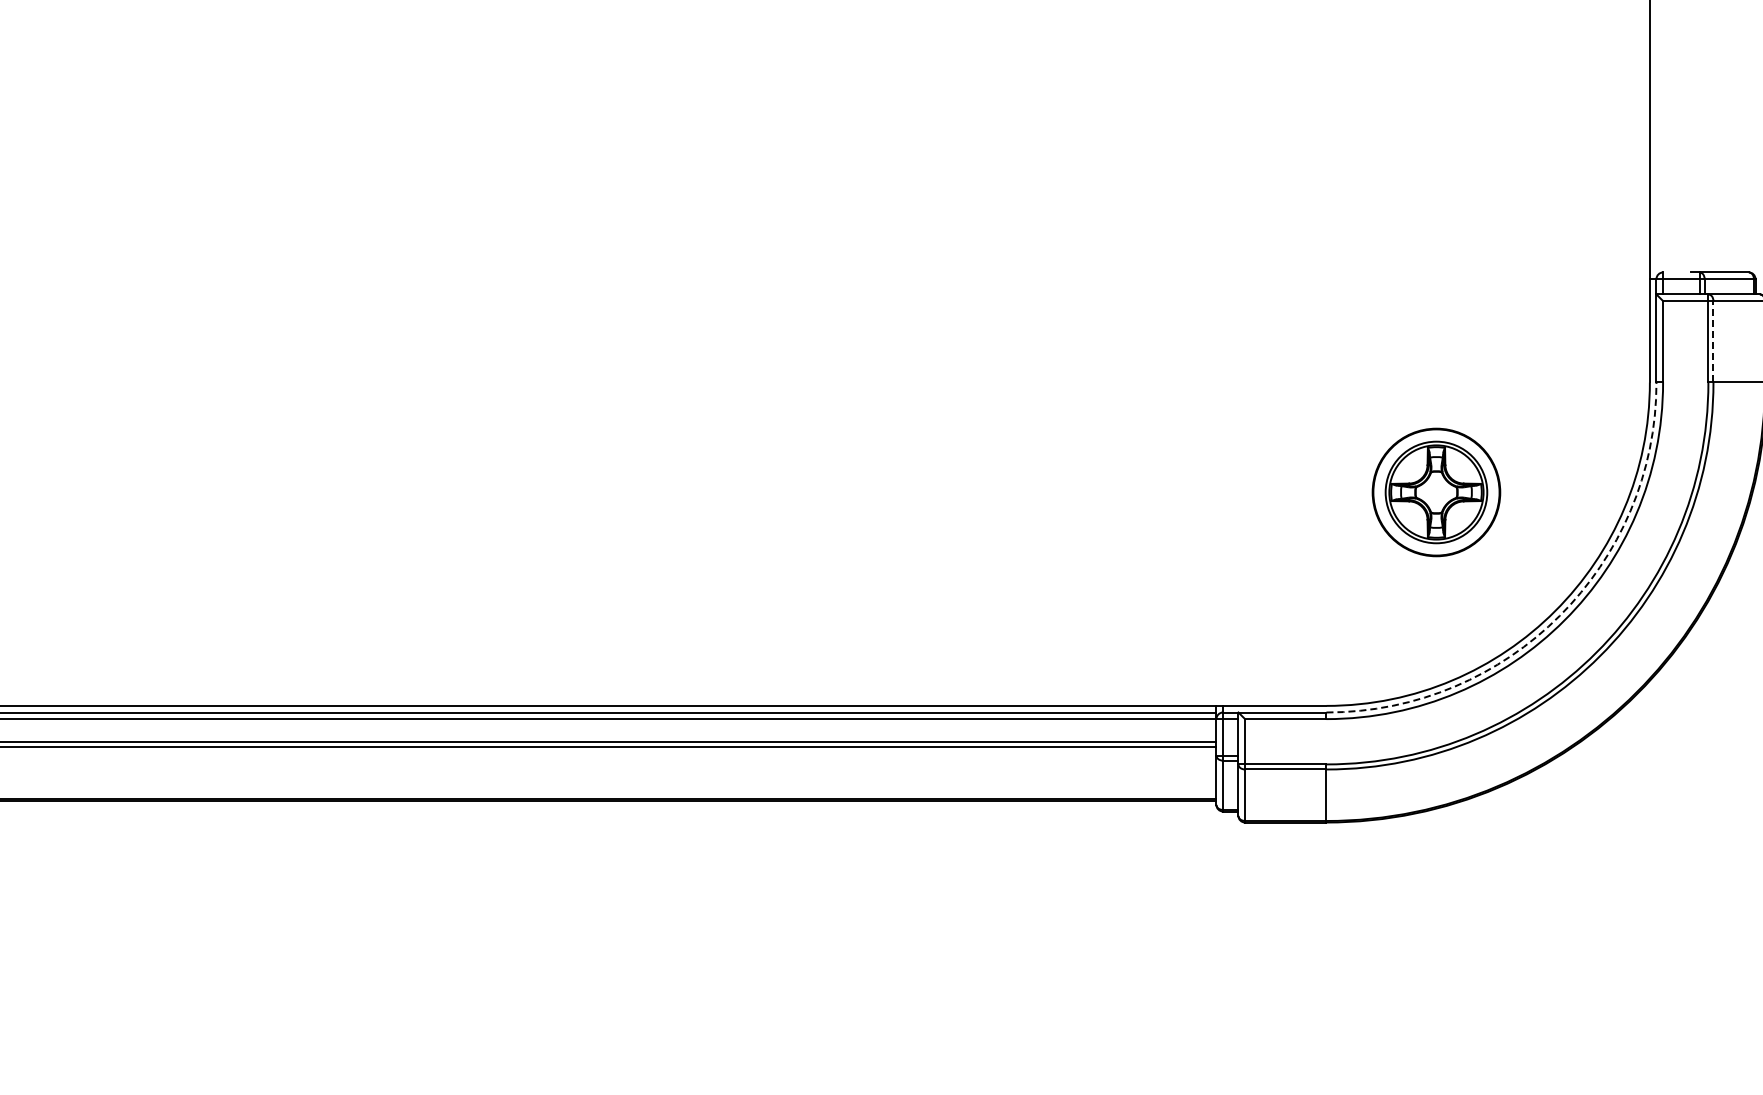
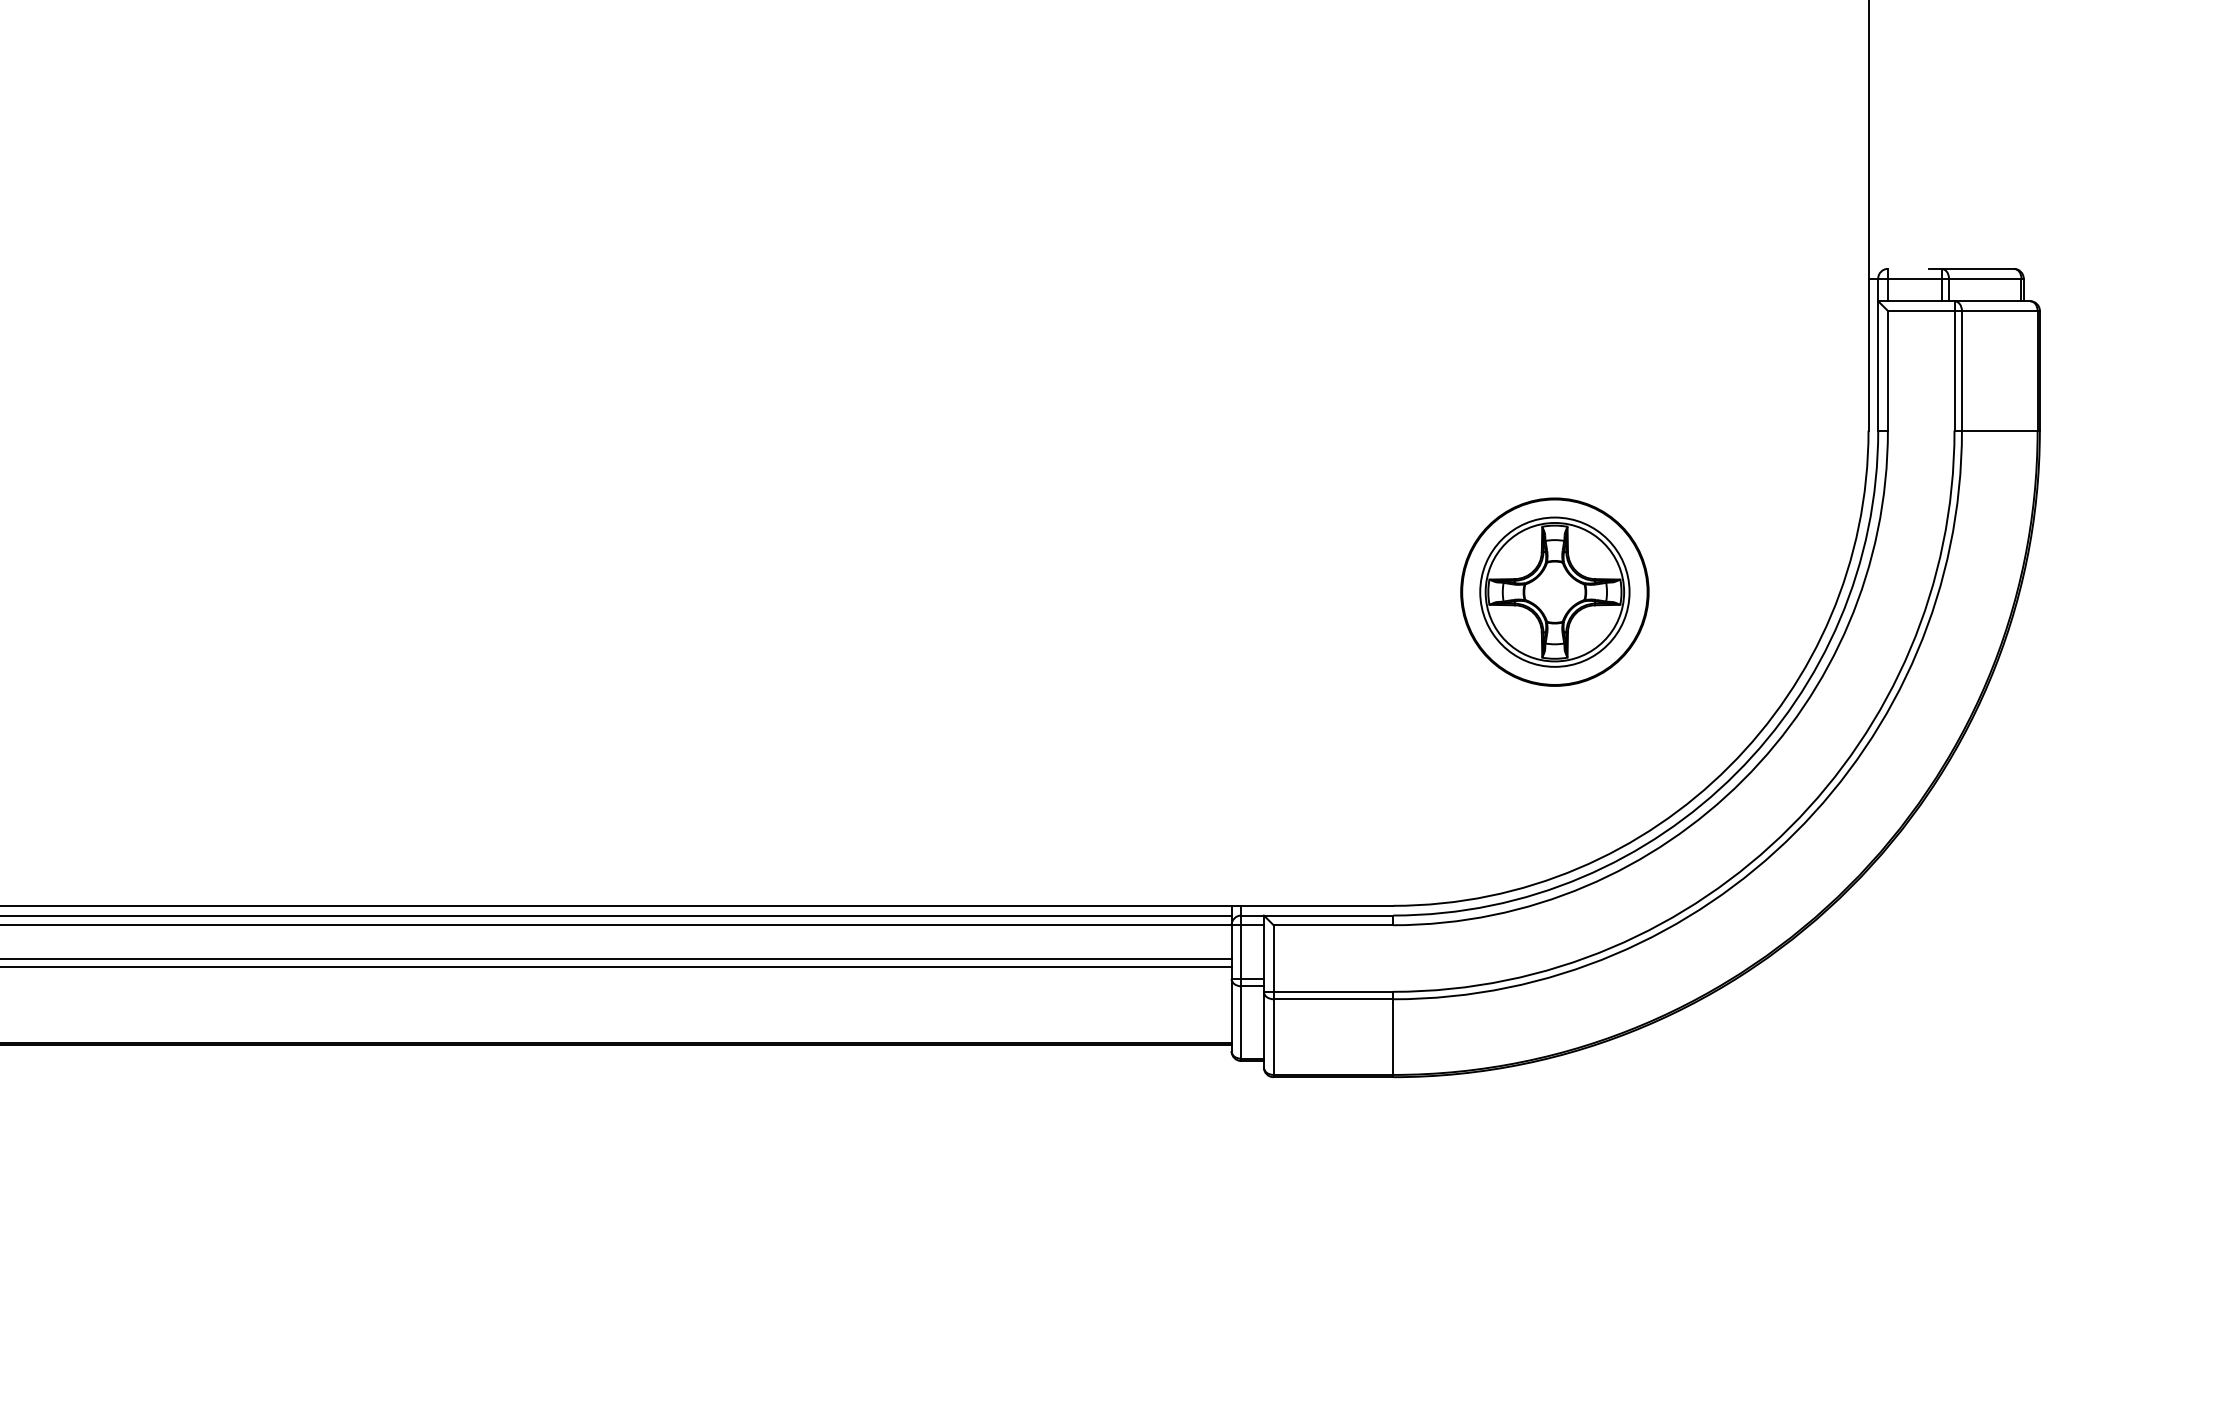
line: (1713, 341) -> (1961, 370), dashed -> solid
arc: (1559, 615) -> (1735, 772), dashed -> solid

